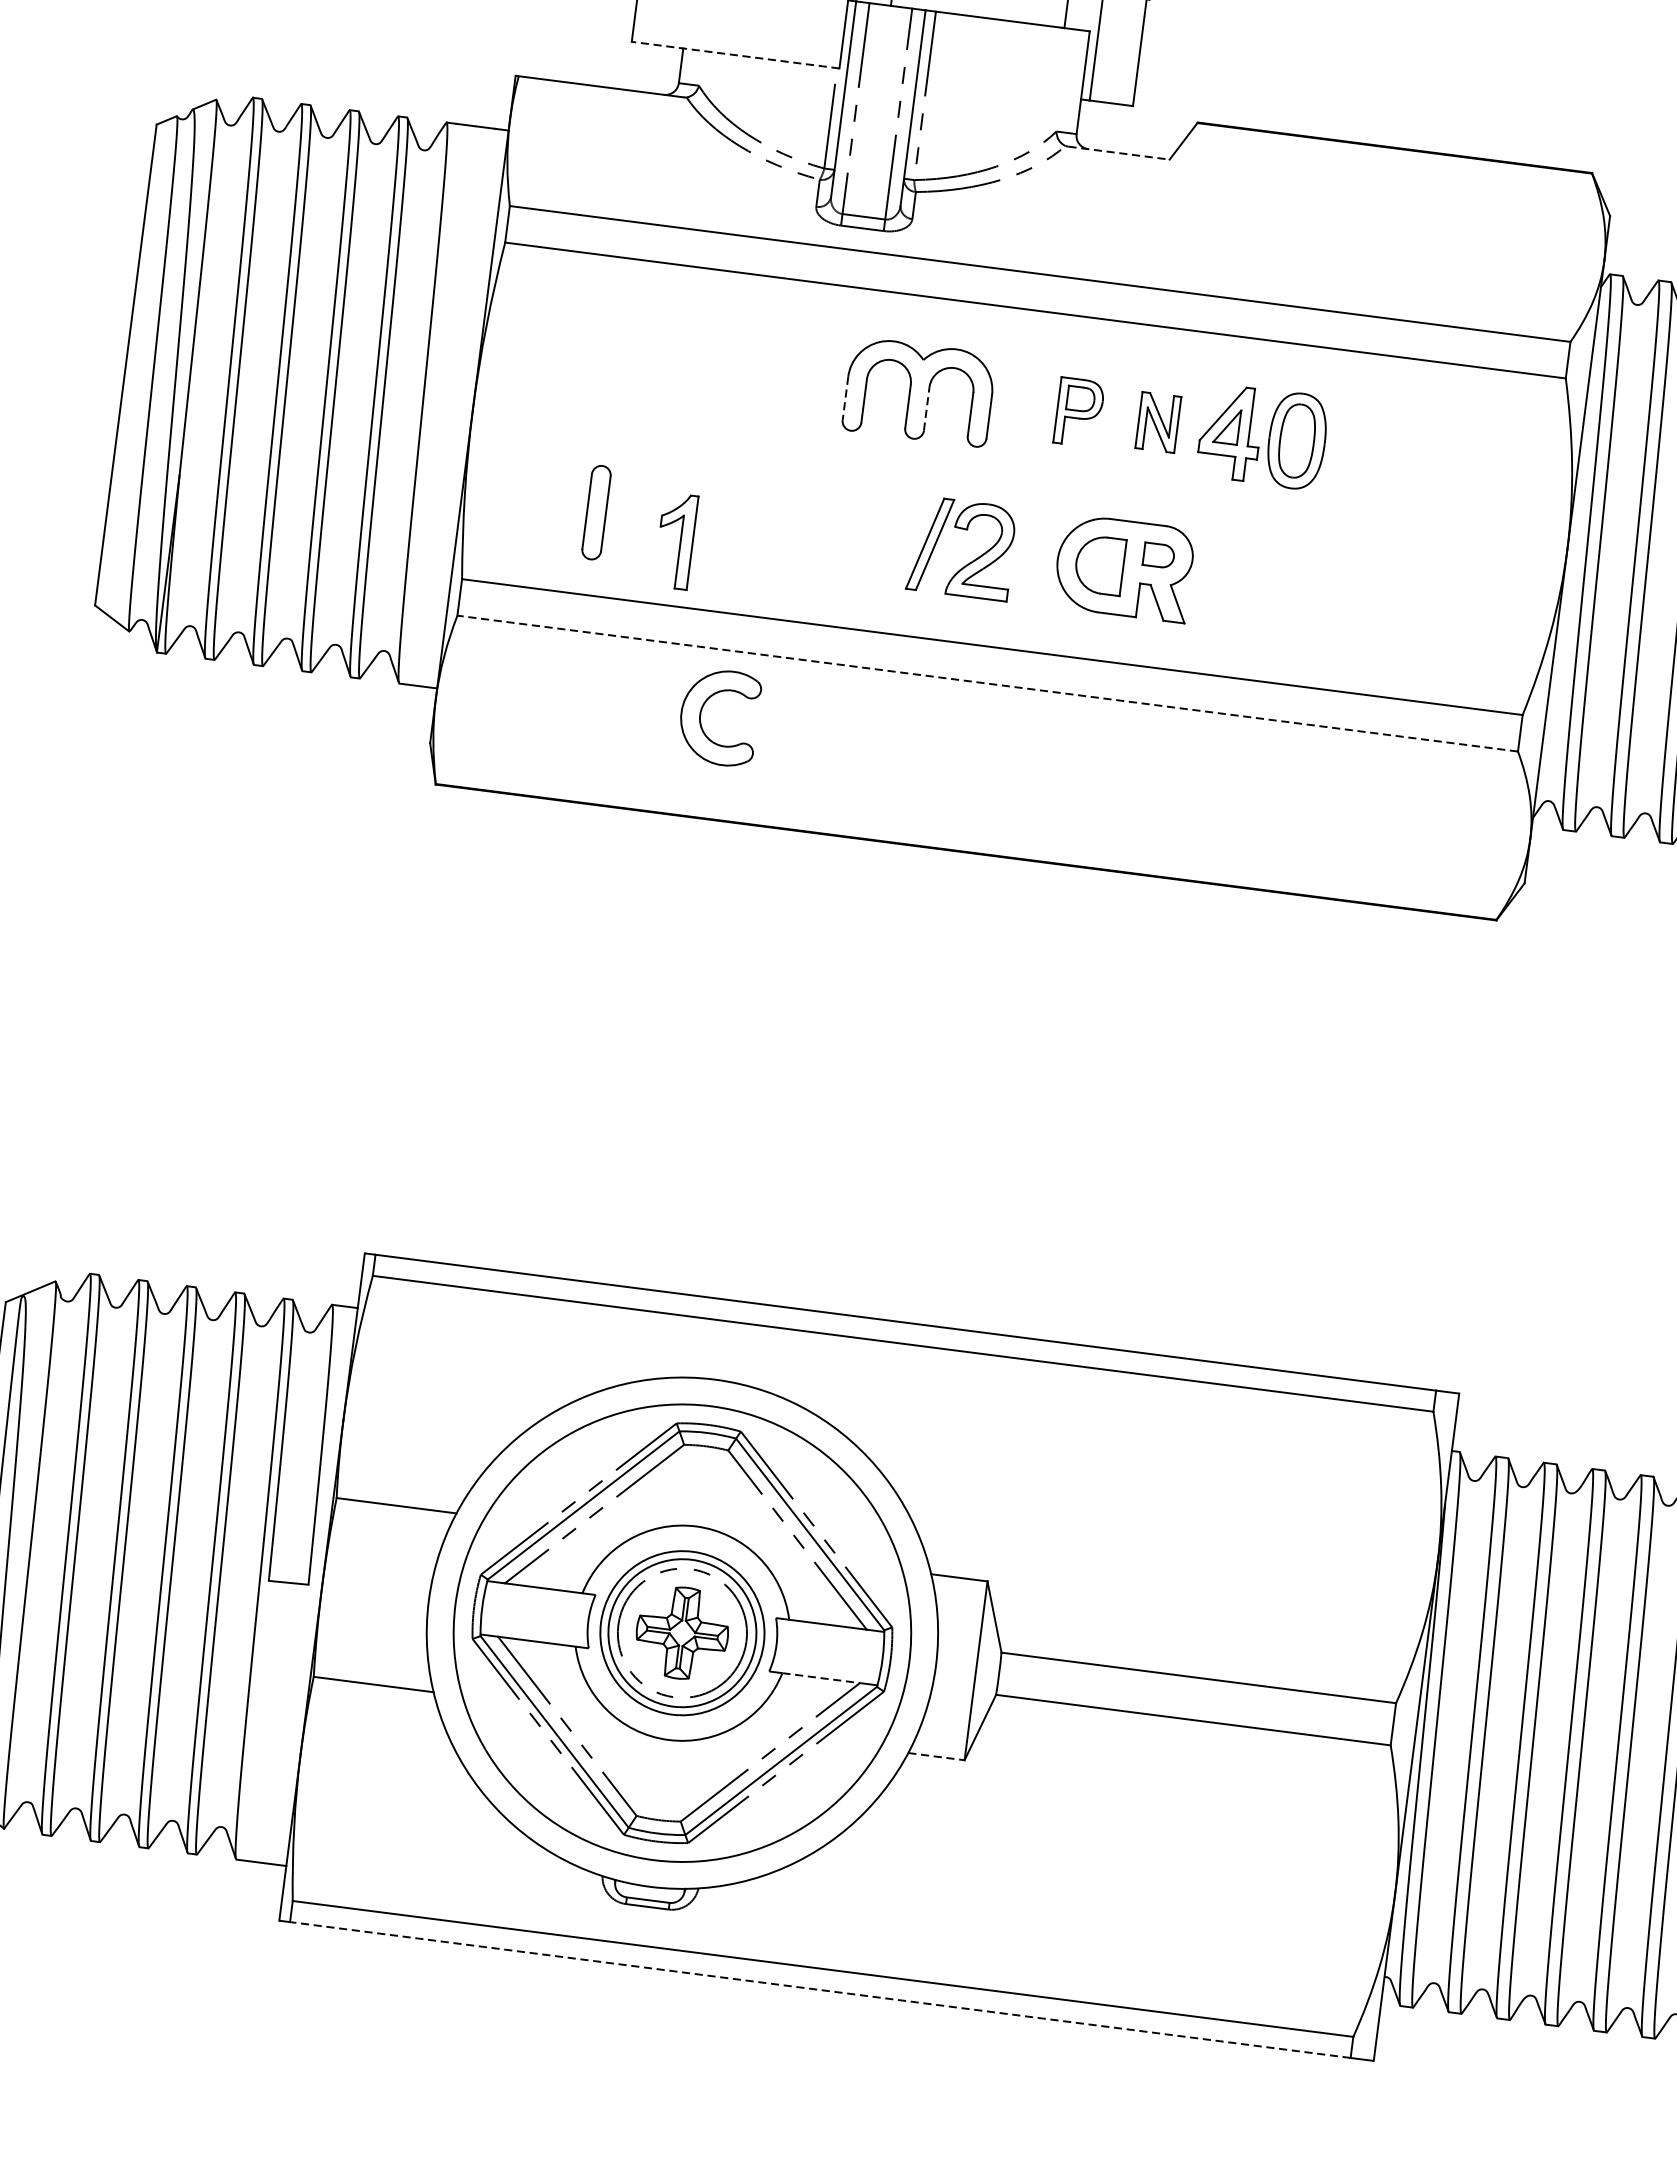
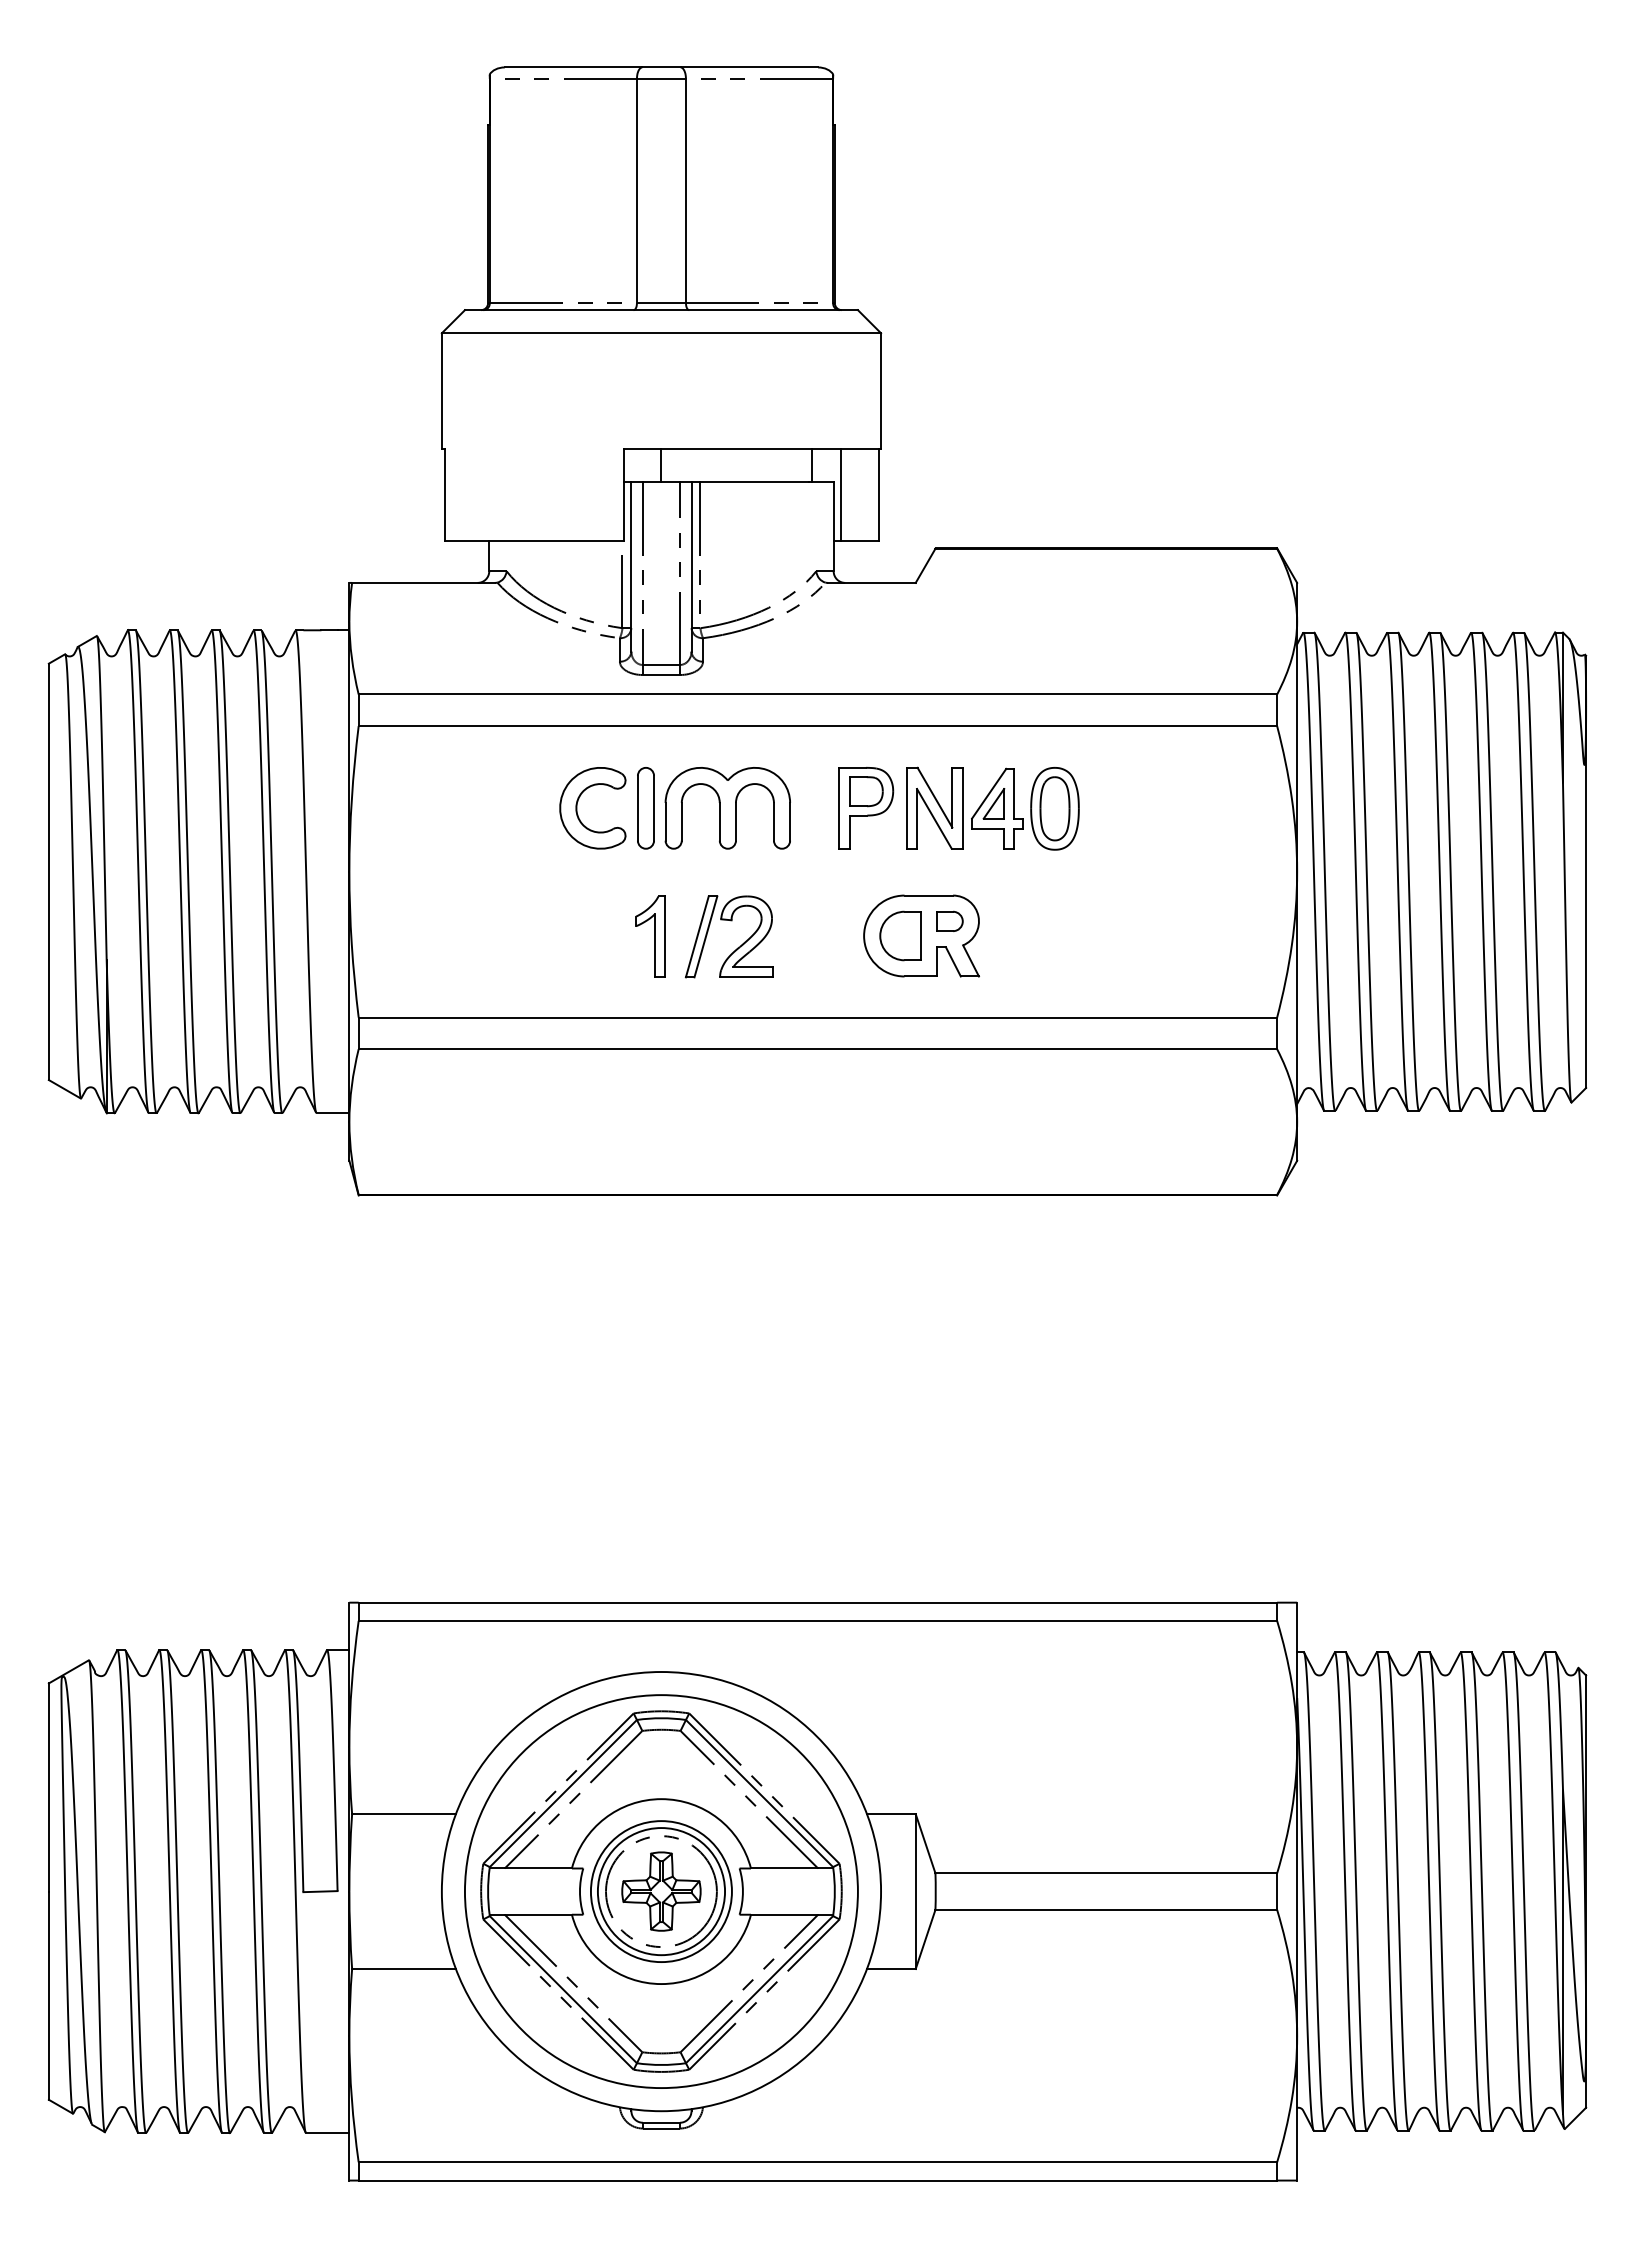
line: (735, 55) -> (534, 541), dashed -> solid
line: (1118, 152) -> (871, 582), dashed -> solid
line: (845, 398) -> (665, 821), dashed -> solid
line: (926, 408) -> (735, 821), dashed -> solid
part: (1079, 412) -> (866, 808), size x1.43
part: (1158, 421) -> (934, 807), size x1.67
part: (595, 512) -> (645, 808), moved
part: (675, 540) -> (650, 936), moved
part: (969, 561) -> (737, 947), moved
line: (987, 683) -> (817, 1049), dashed -> solid
part: (701, 715) -> (577, 808), moved
line: (821, 1677) -> (784, 1914), dashed -> solid
line: (936, 1757) -> (891, 1969), dashed -> solid
line: (819, 1989) -> (817, 2180), dashed -> solid

